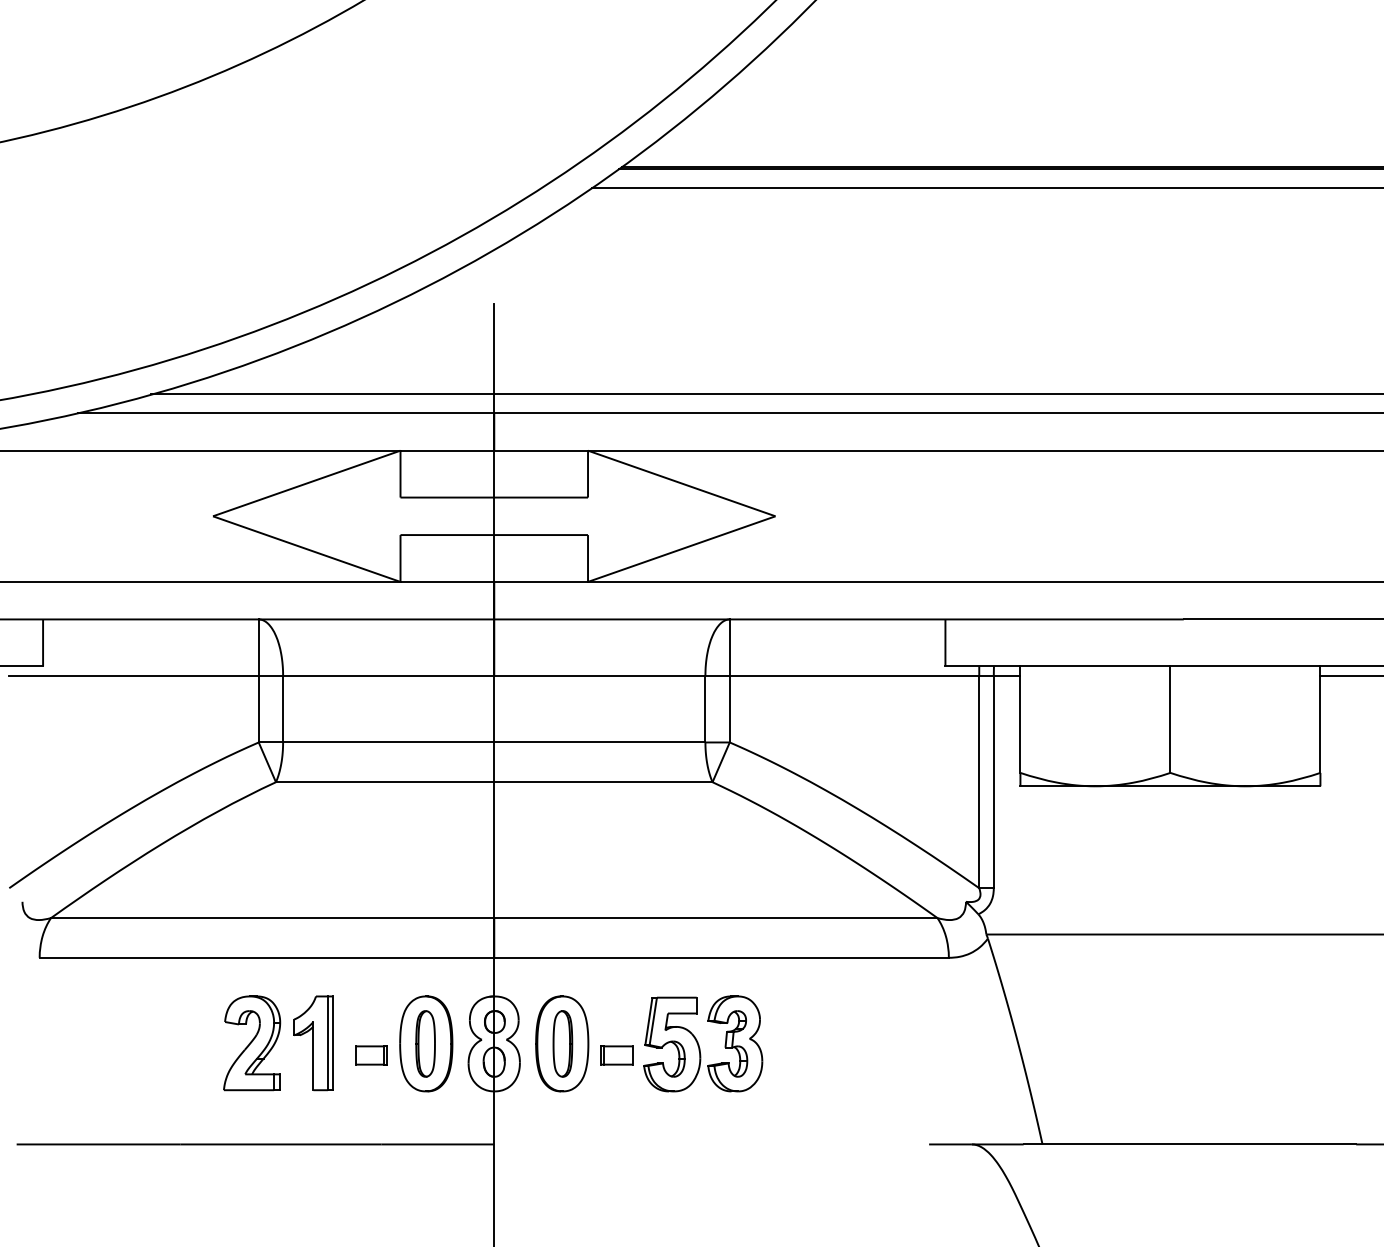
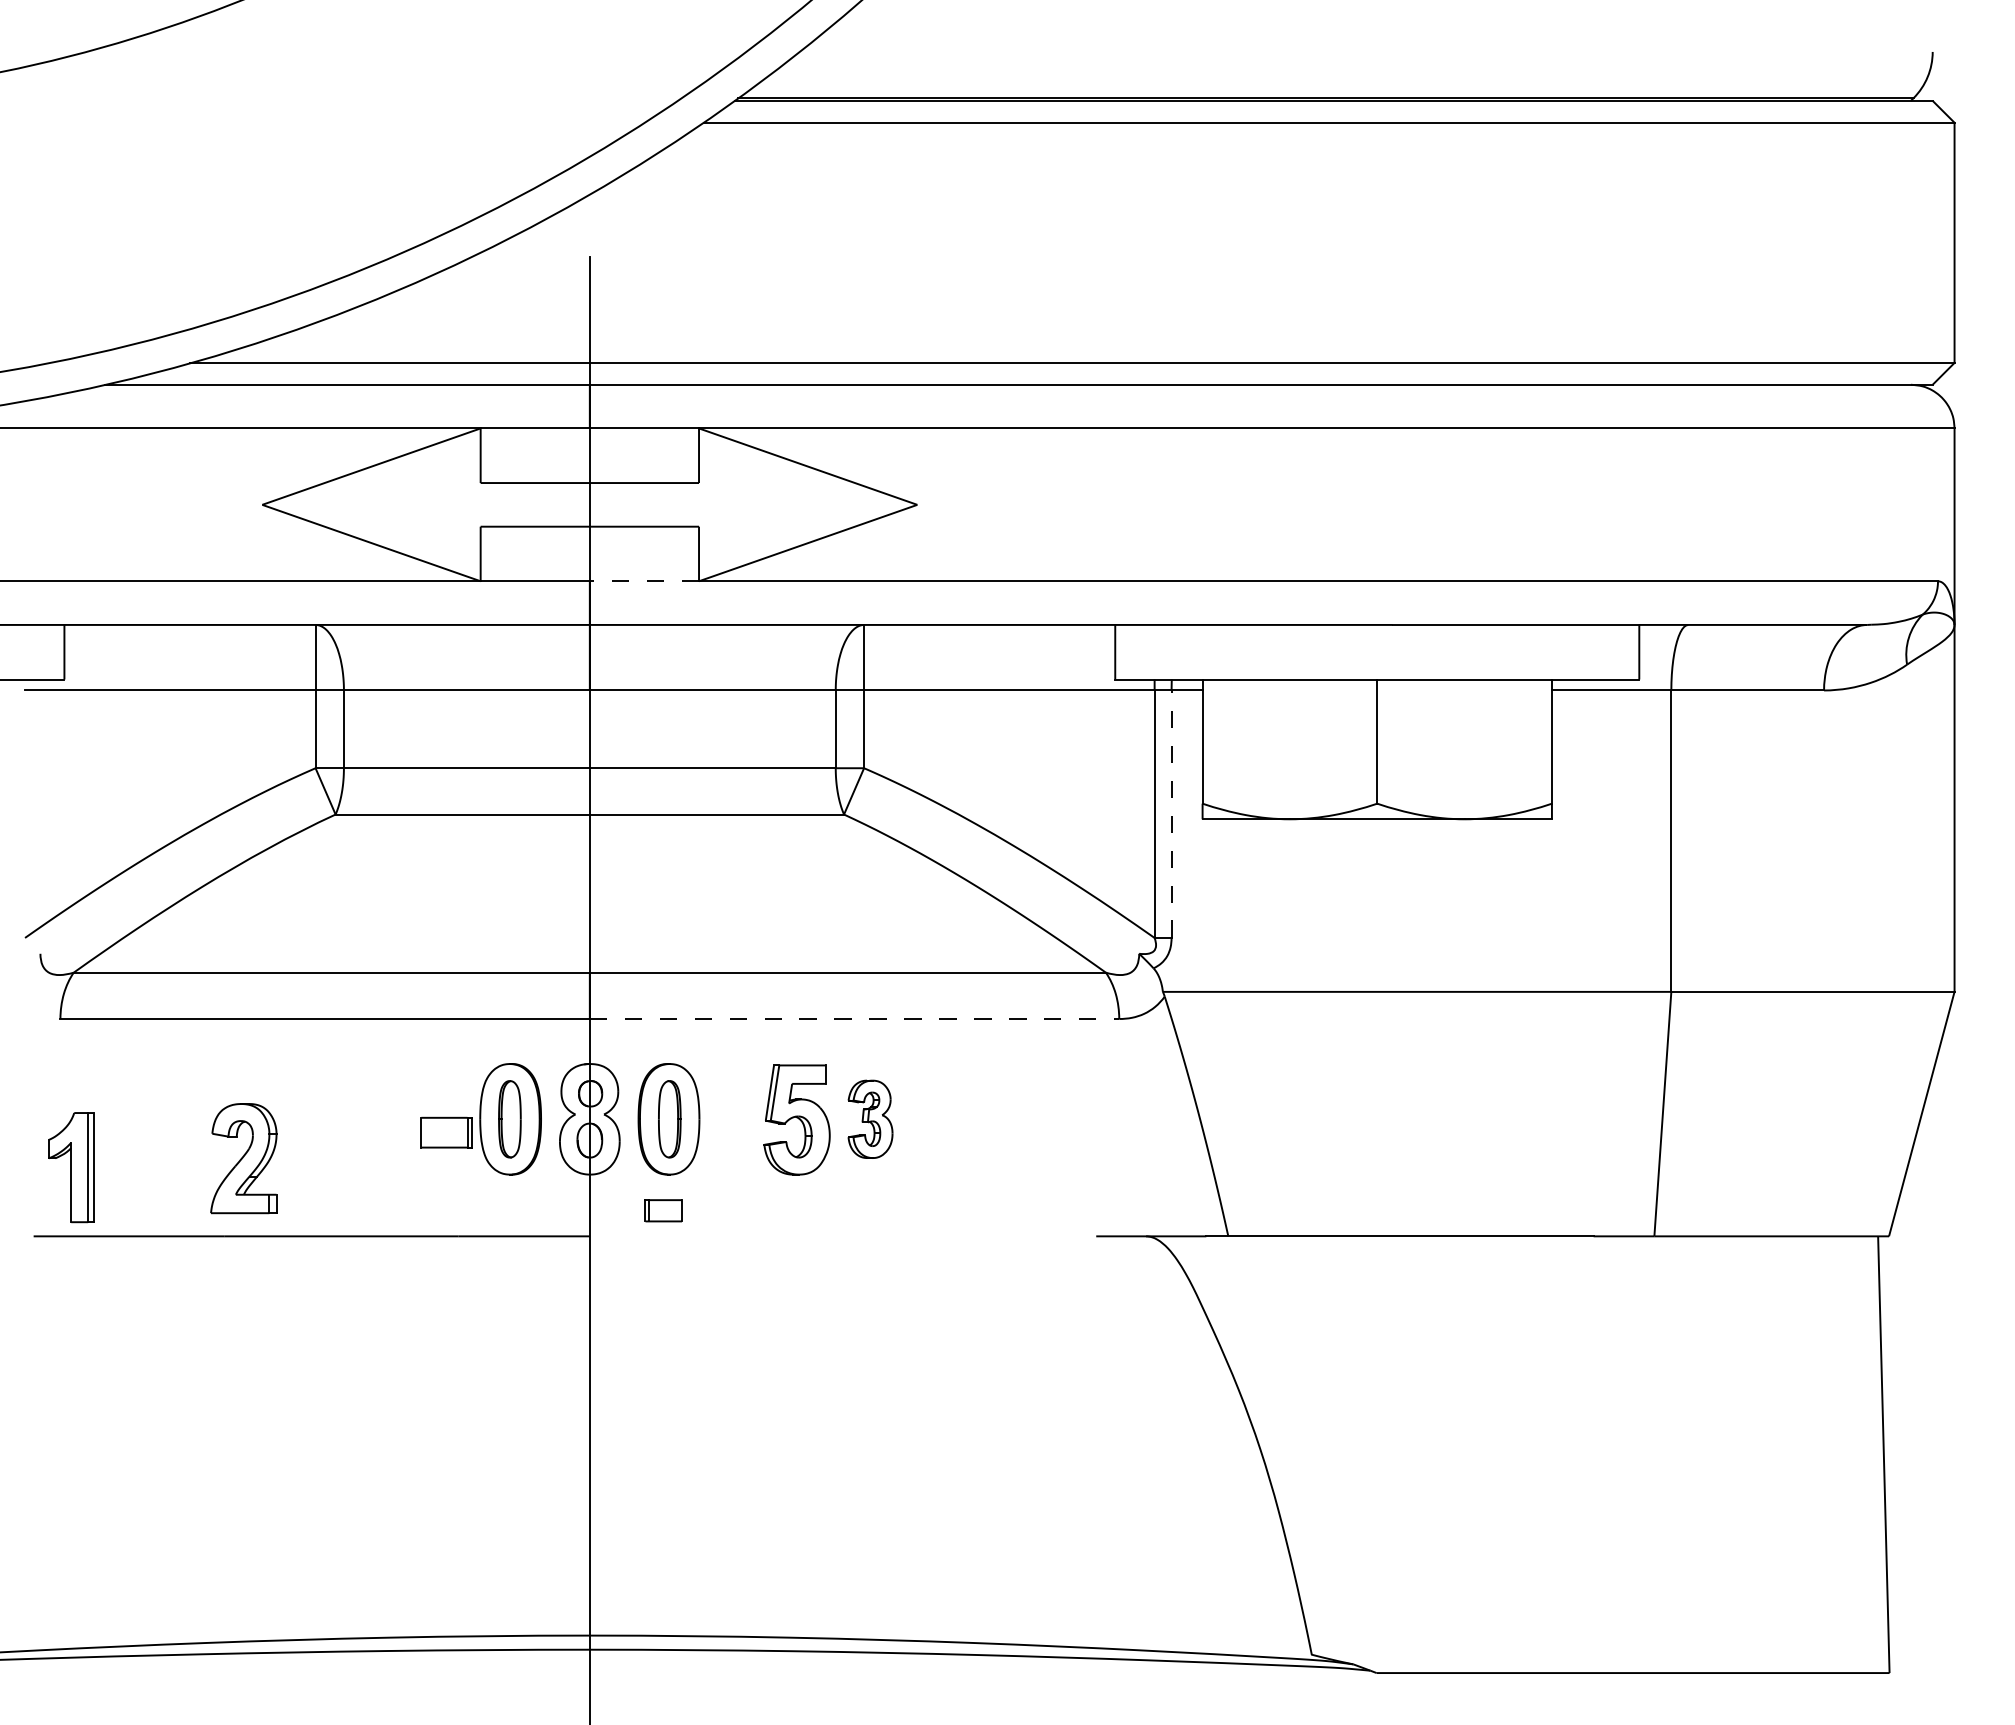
line: (541, 582) -> (644, 581), solid -> dashed
line: (993, 782) -> (1171, 814), solid -> dashed
line: (721, 958) -> (854, 1019), solid -> dashed
part: (251, 1043) -> (243, 1158), moved
part: (313, 1043) -> (71, 1167), moved
part: (735, 1044) -> (870, 1119), size x0.7
part: (371, 1055) -> (446, 1132), size x1.4
part: (616, 1055) -> (663, 1210), moved

